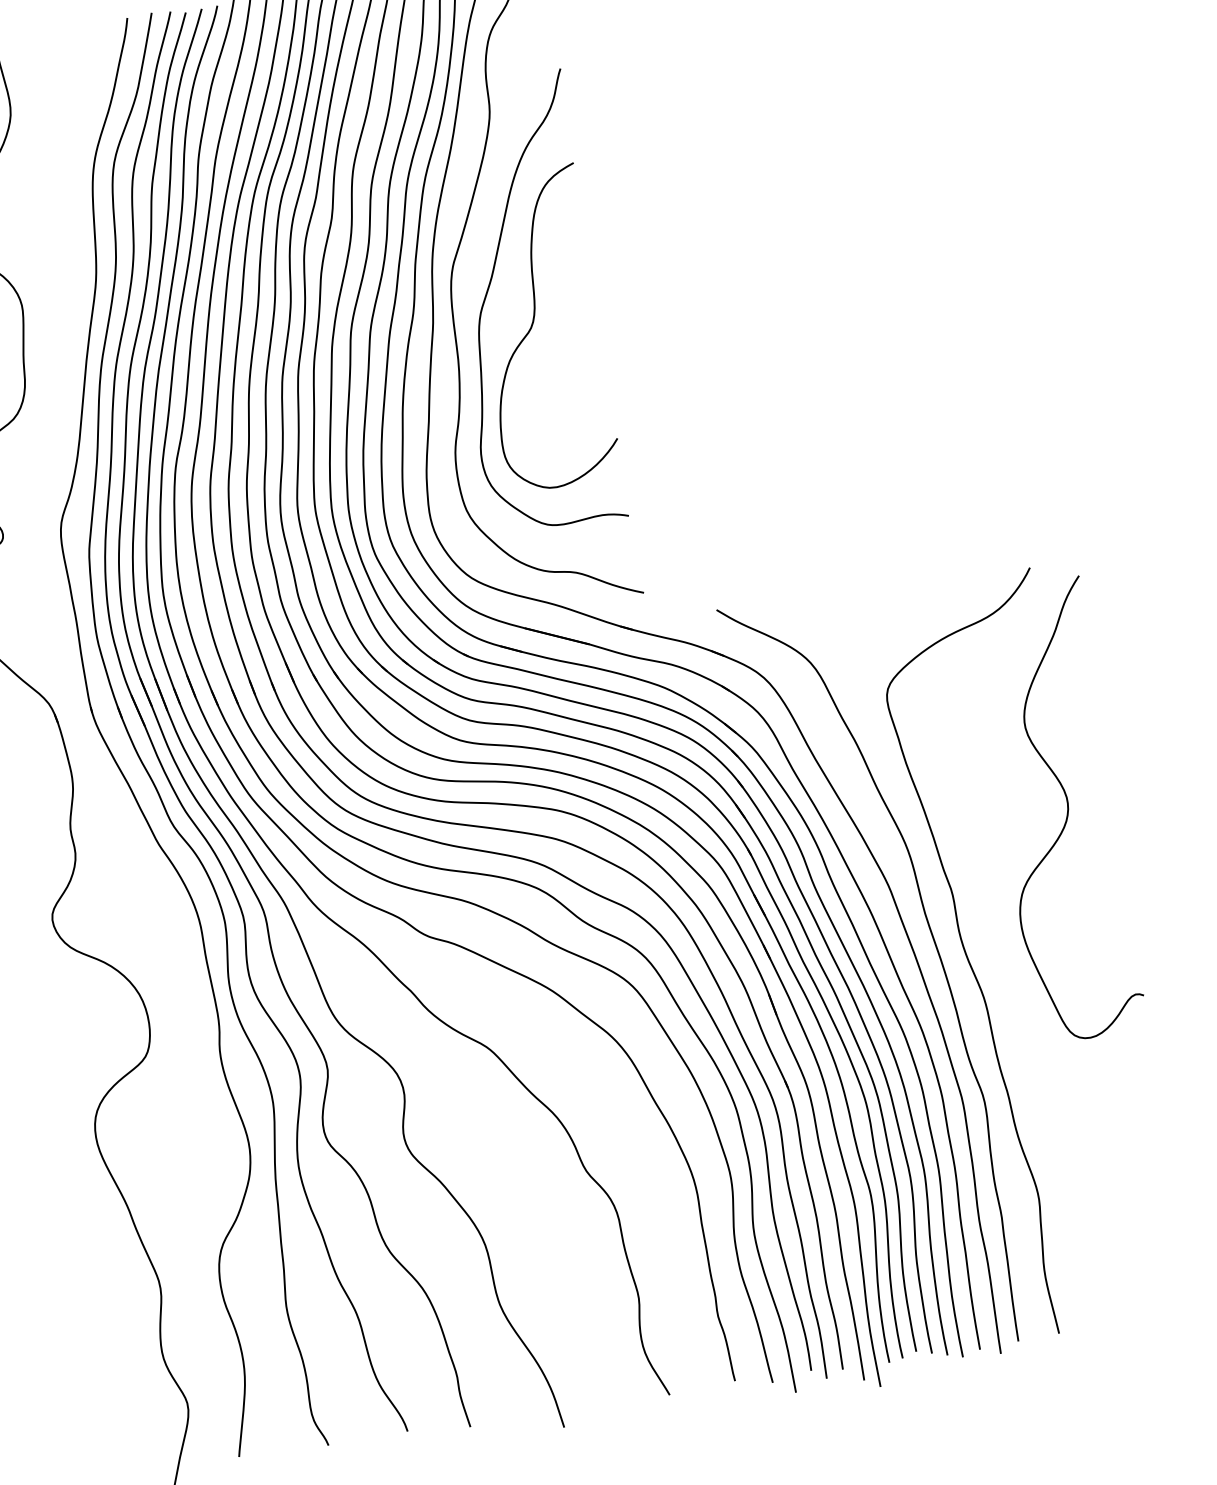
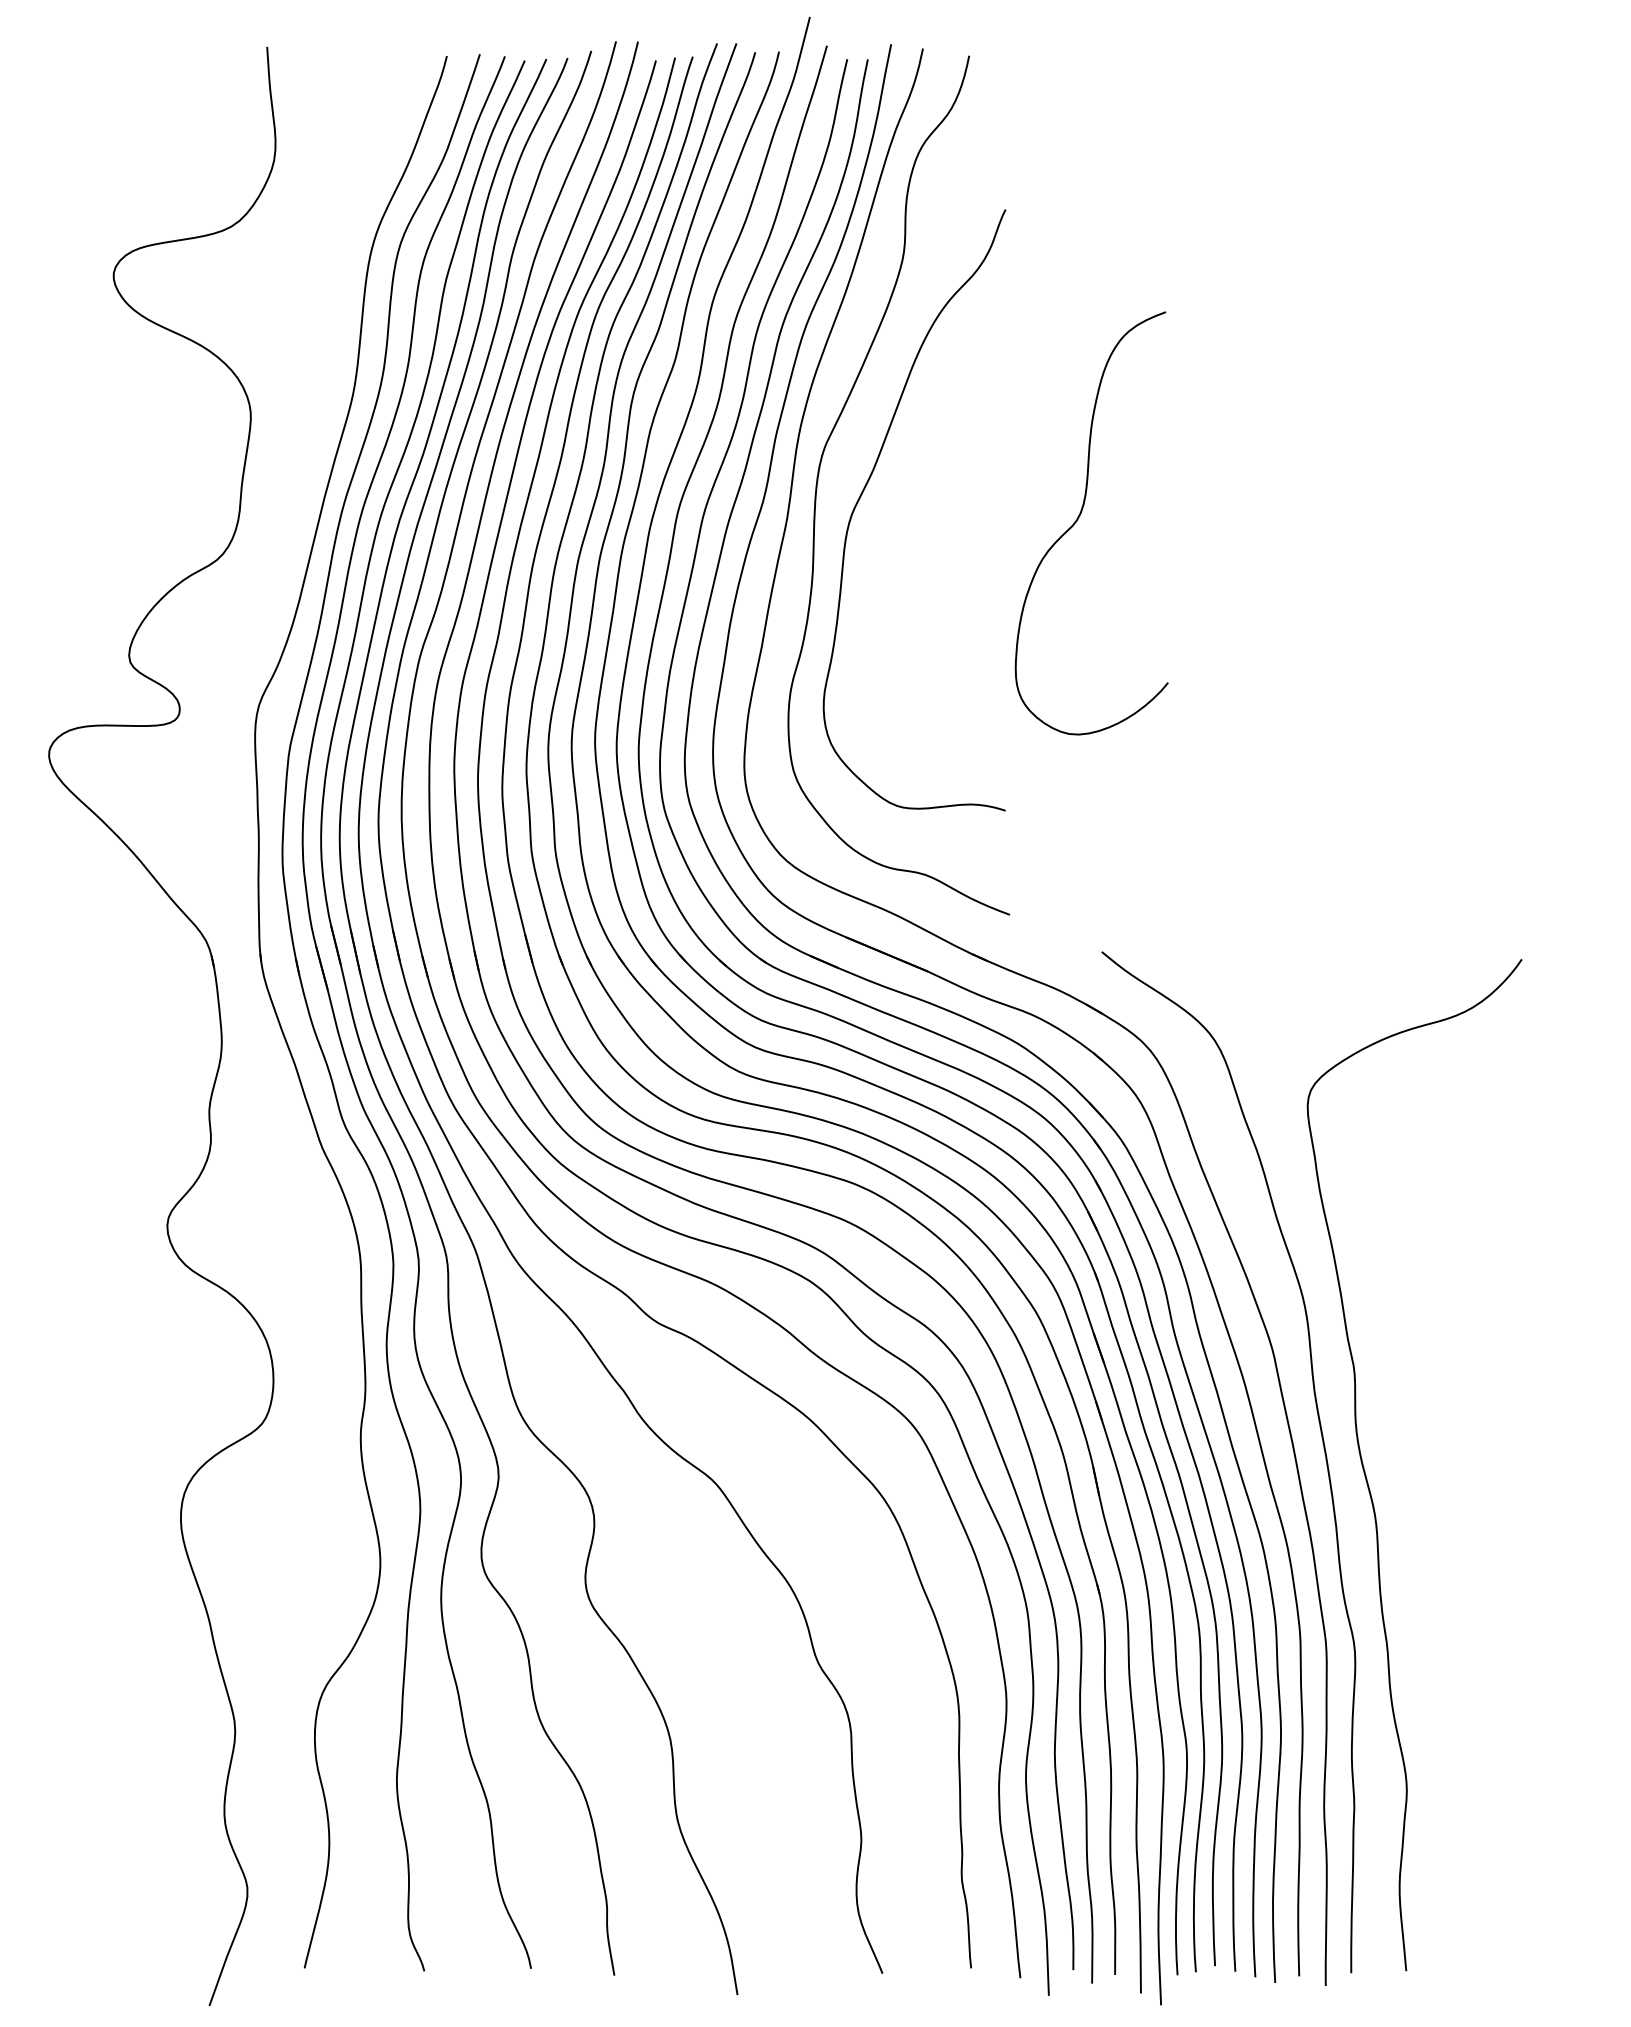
curve: (532, 325) -> (1079, 517), moved
curve: (1067, 811) -> (1521, 1287), removed

